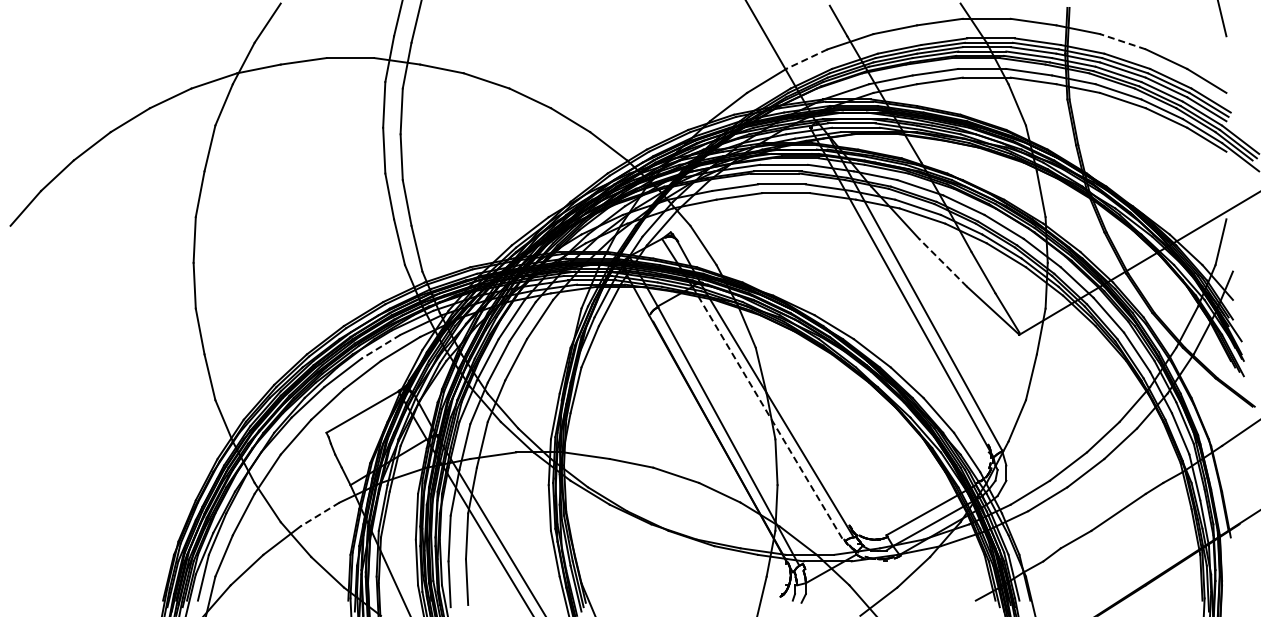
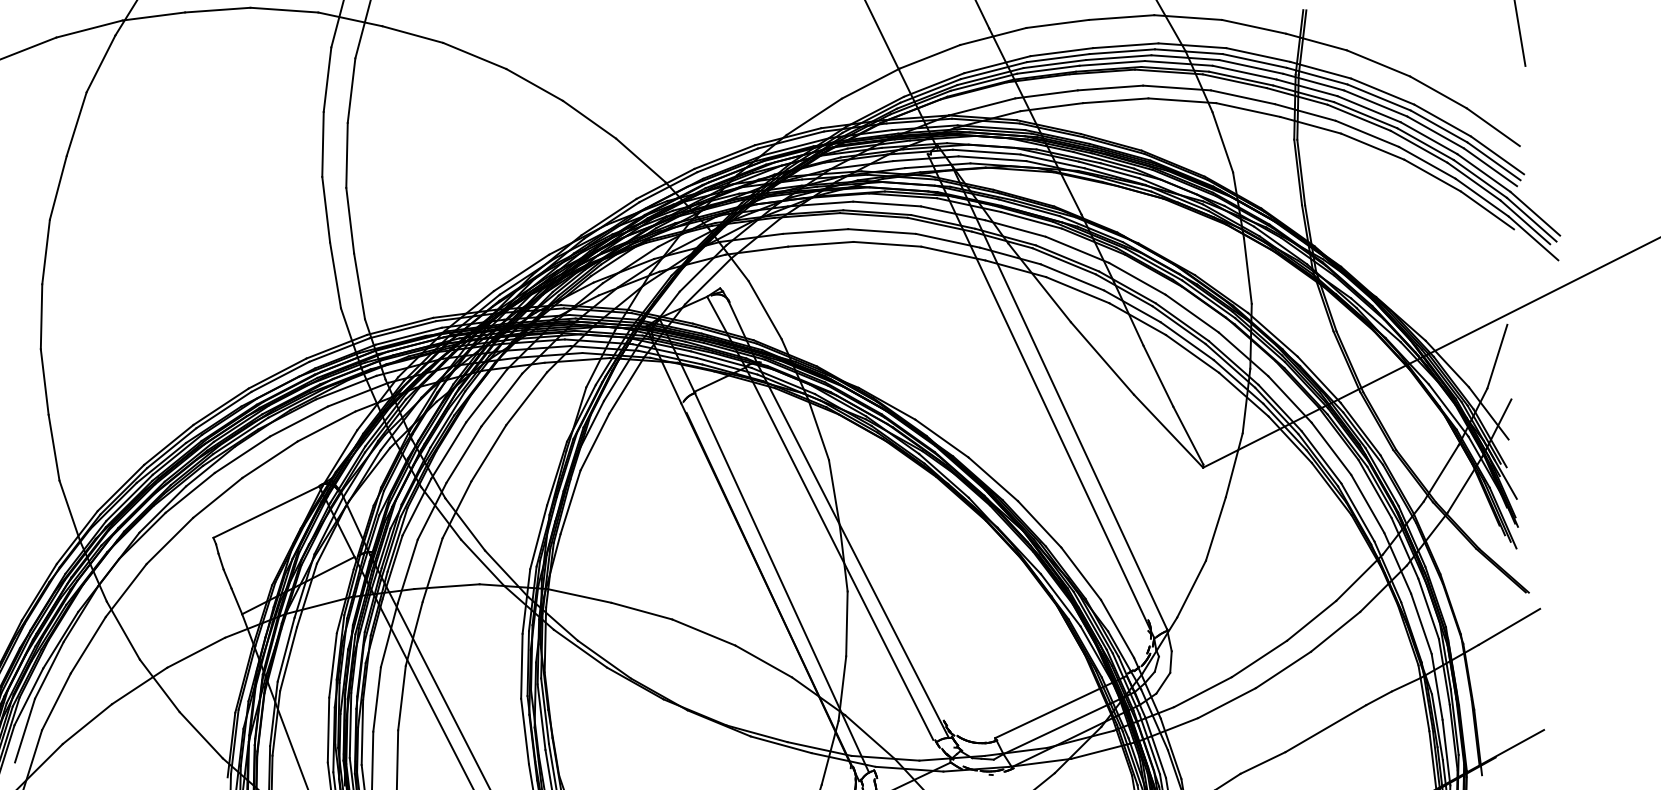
line: (1122, 41) -> (1377, 63), dashed -> solid
line: (806, 59) -> (929, 57), dashed -> solid
line: (943, 262) -> (1102, 357), dashed -> solid
line: (381, 346) -> (299, 421), dashed -> solid
line: (768, 413) -> (840, 554), dashed -> solid
line: (320, 514) -> (196, 652), dashed -> solid

